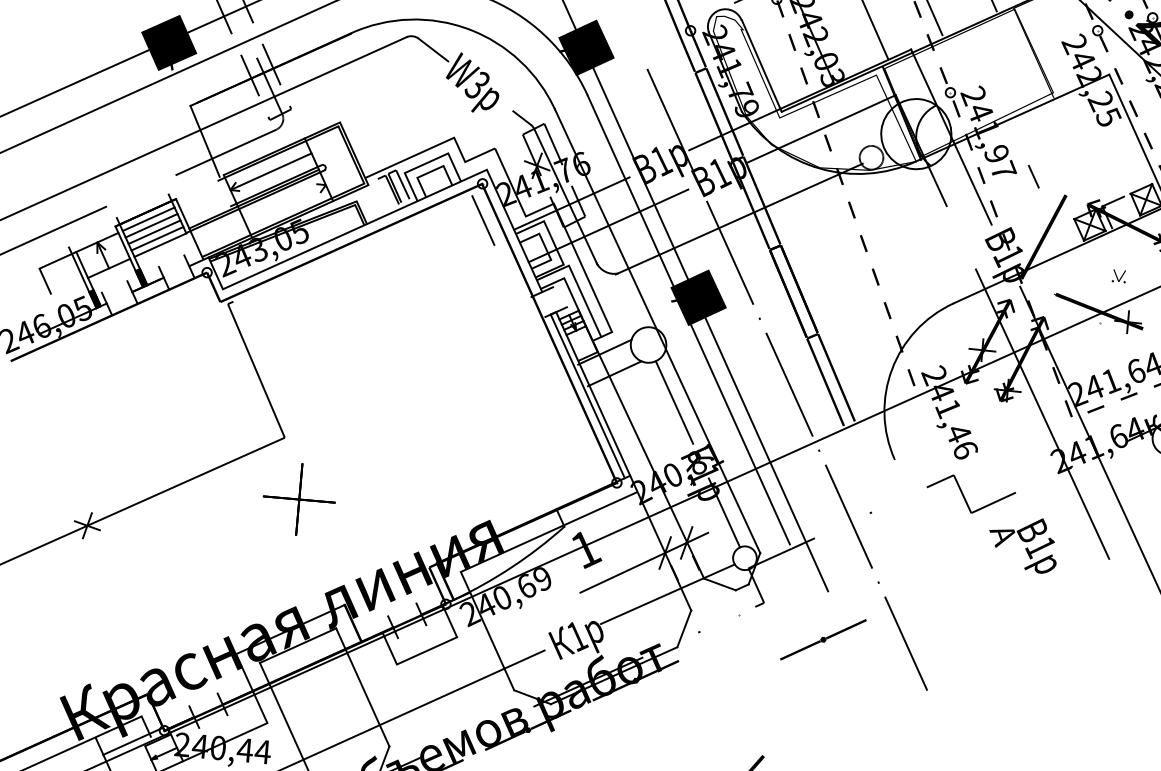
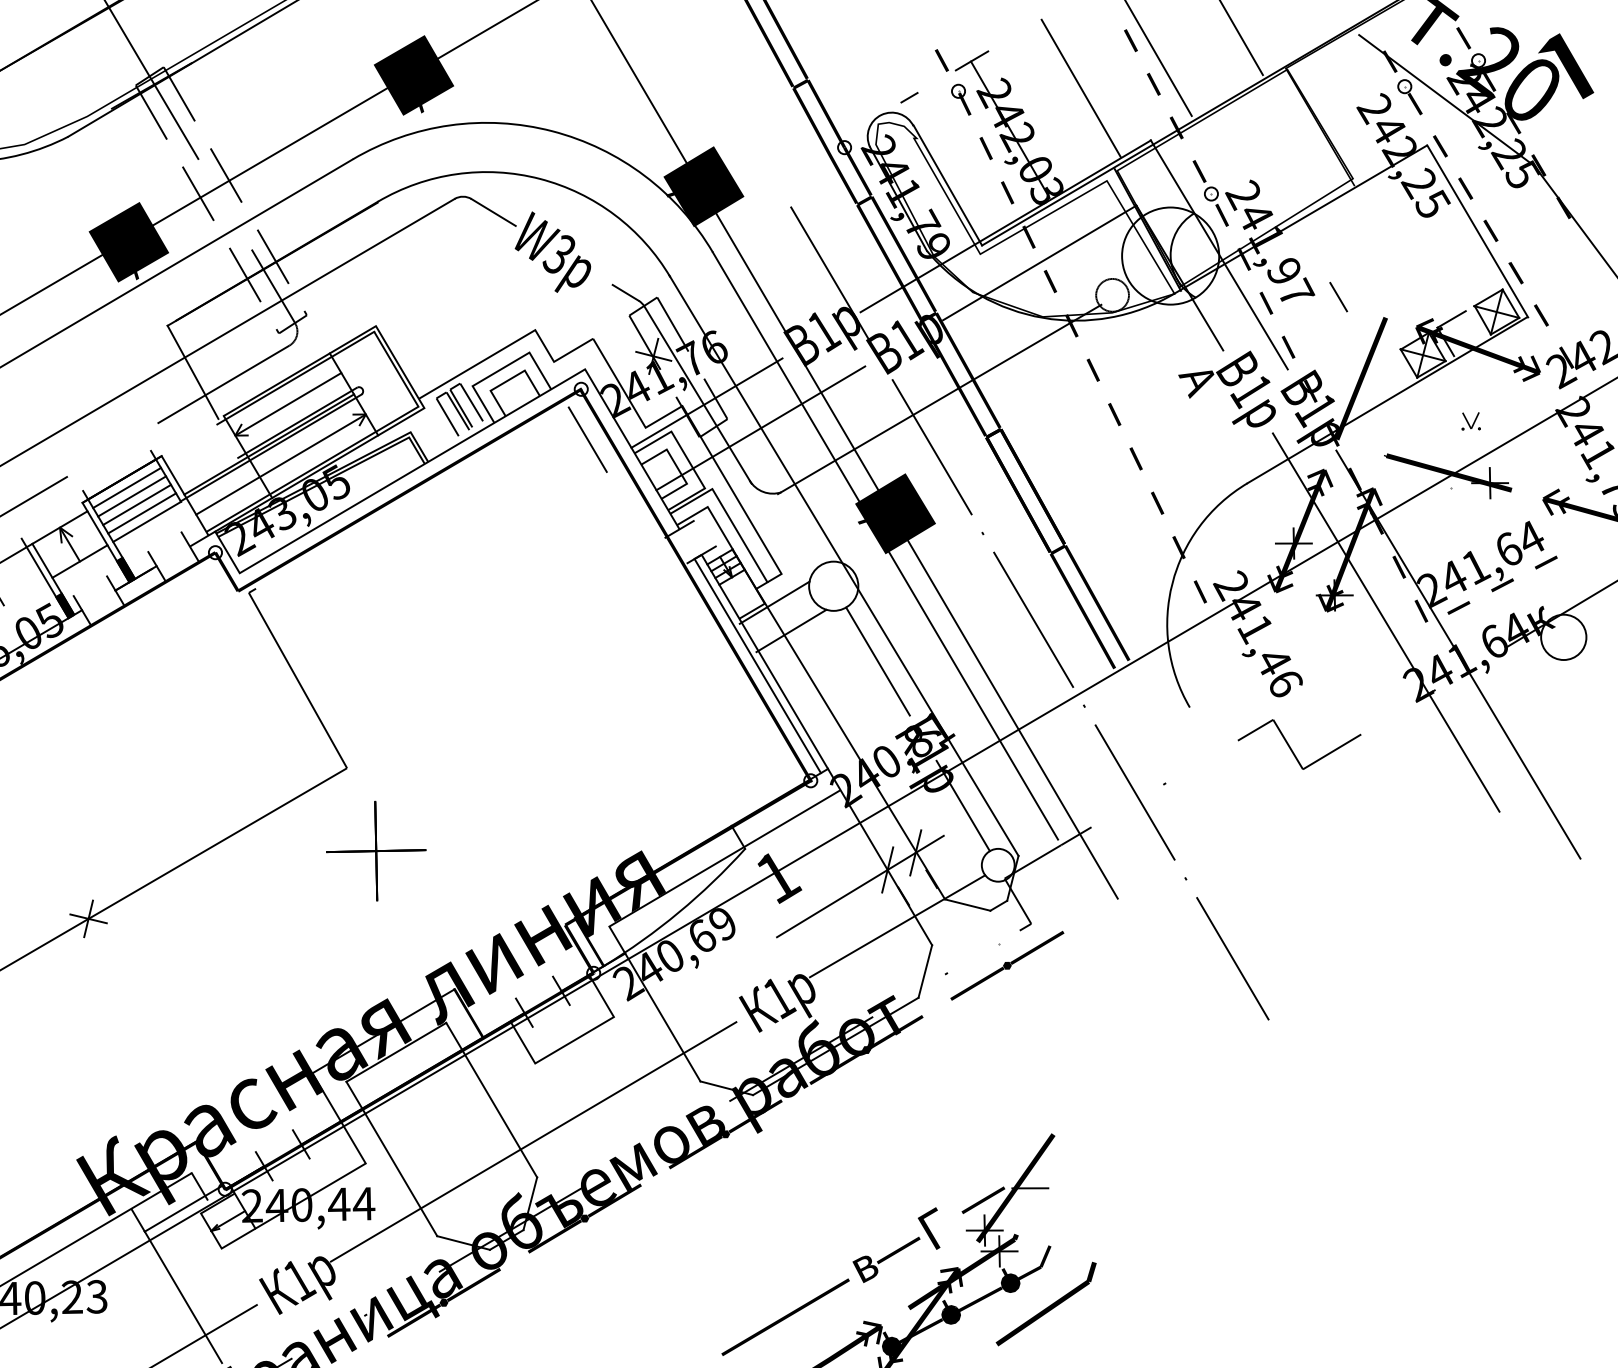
line: (384, 193) -> (447, 417), added
line: (260, 214) -> (280, 464), added
text: (1022, 543) -> (1226, 388), moved
part: (823, 639) -> (1007, 965), moved

